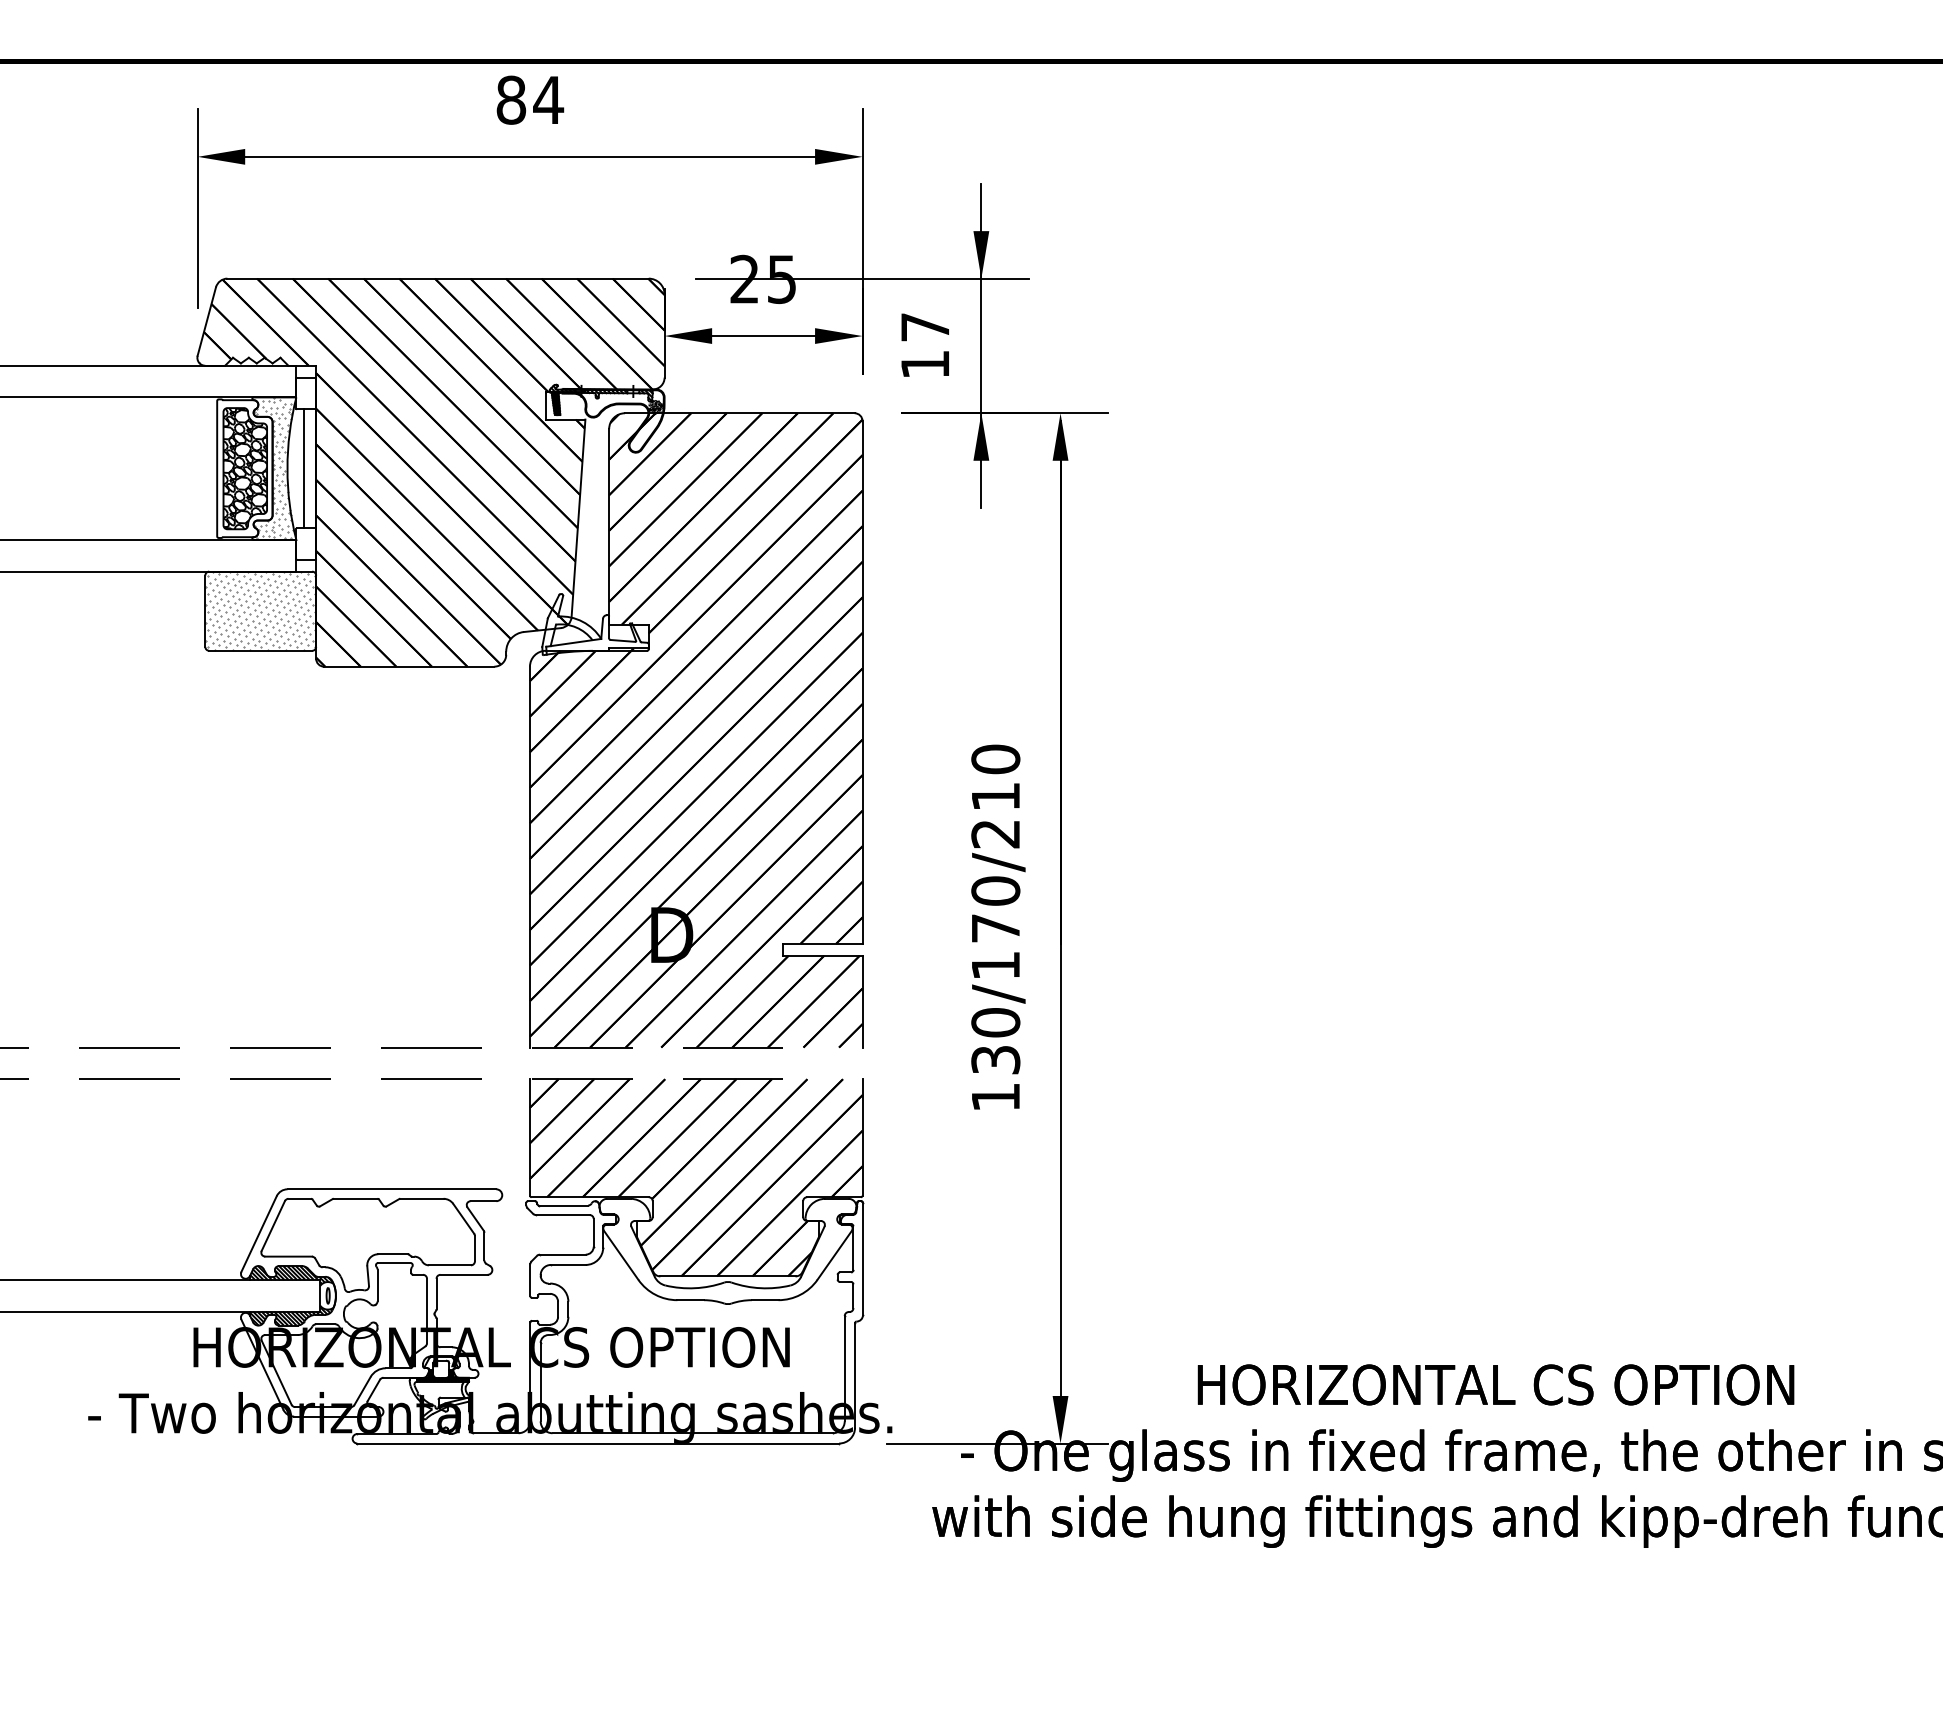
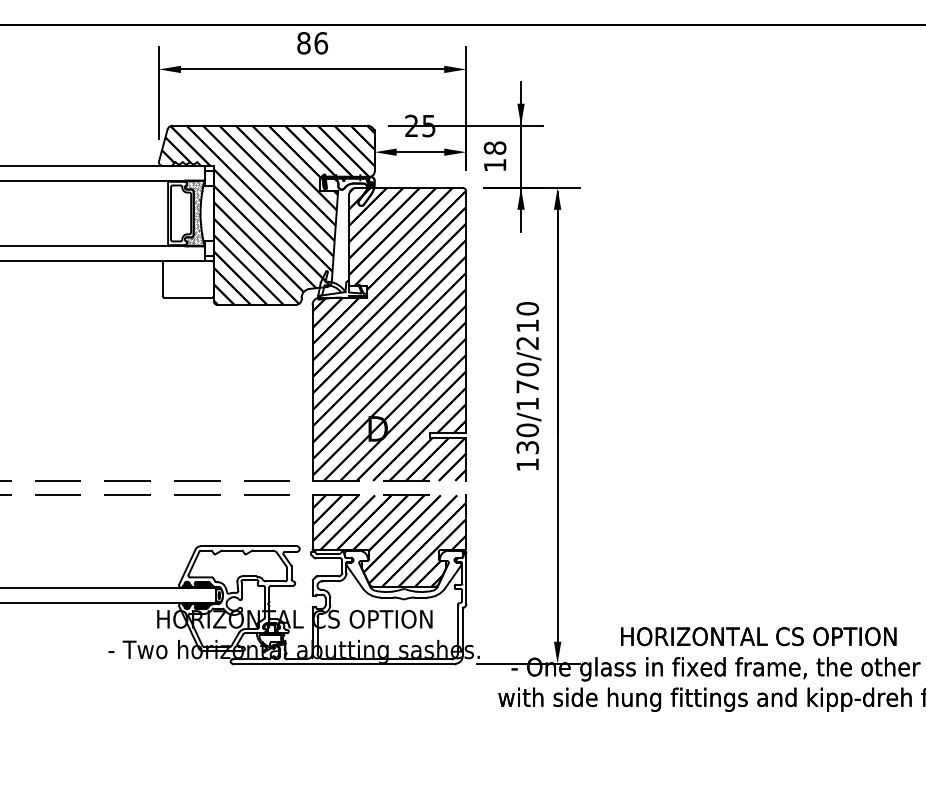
text: (549, 100) -> (321, 43), 84 -> 86
text: (923, 325) -> (494, 147), 17 -> 18
hatch: (246, 468) -> (181, 213), removed
line: (304, 468) -> (208, 213), removed
hatch: (259, 611) -> (187, 279), removed
text: (997, 927) -> (528, 386), moved

